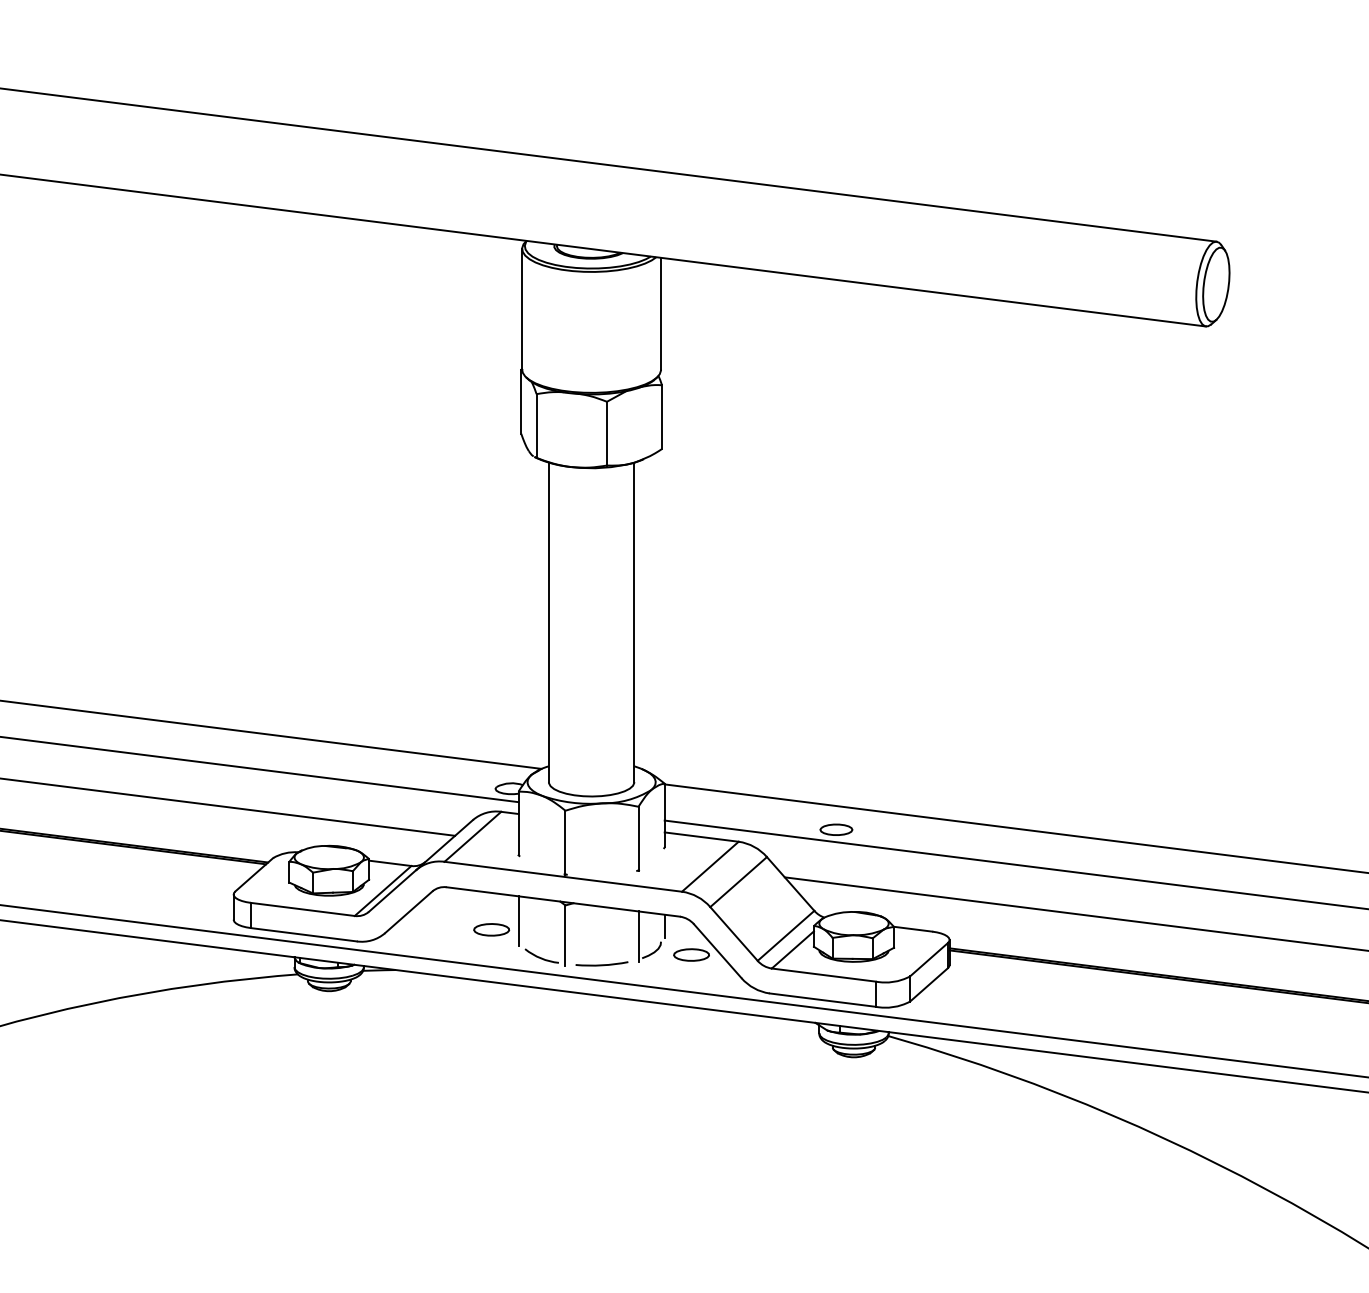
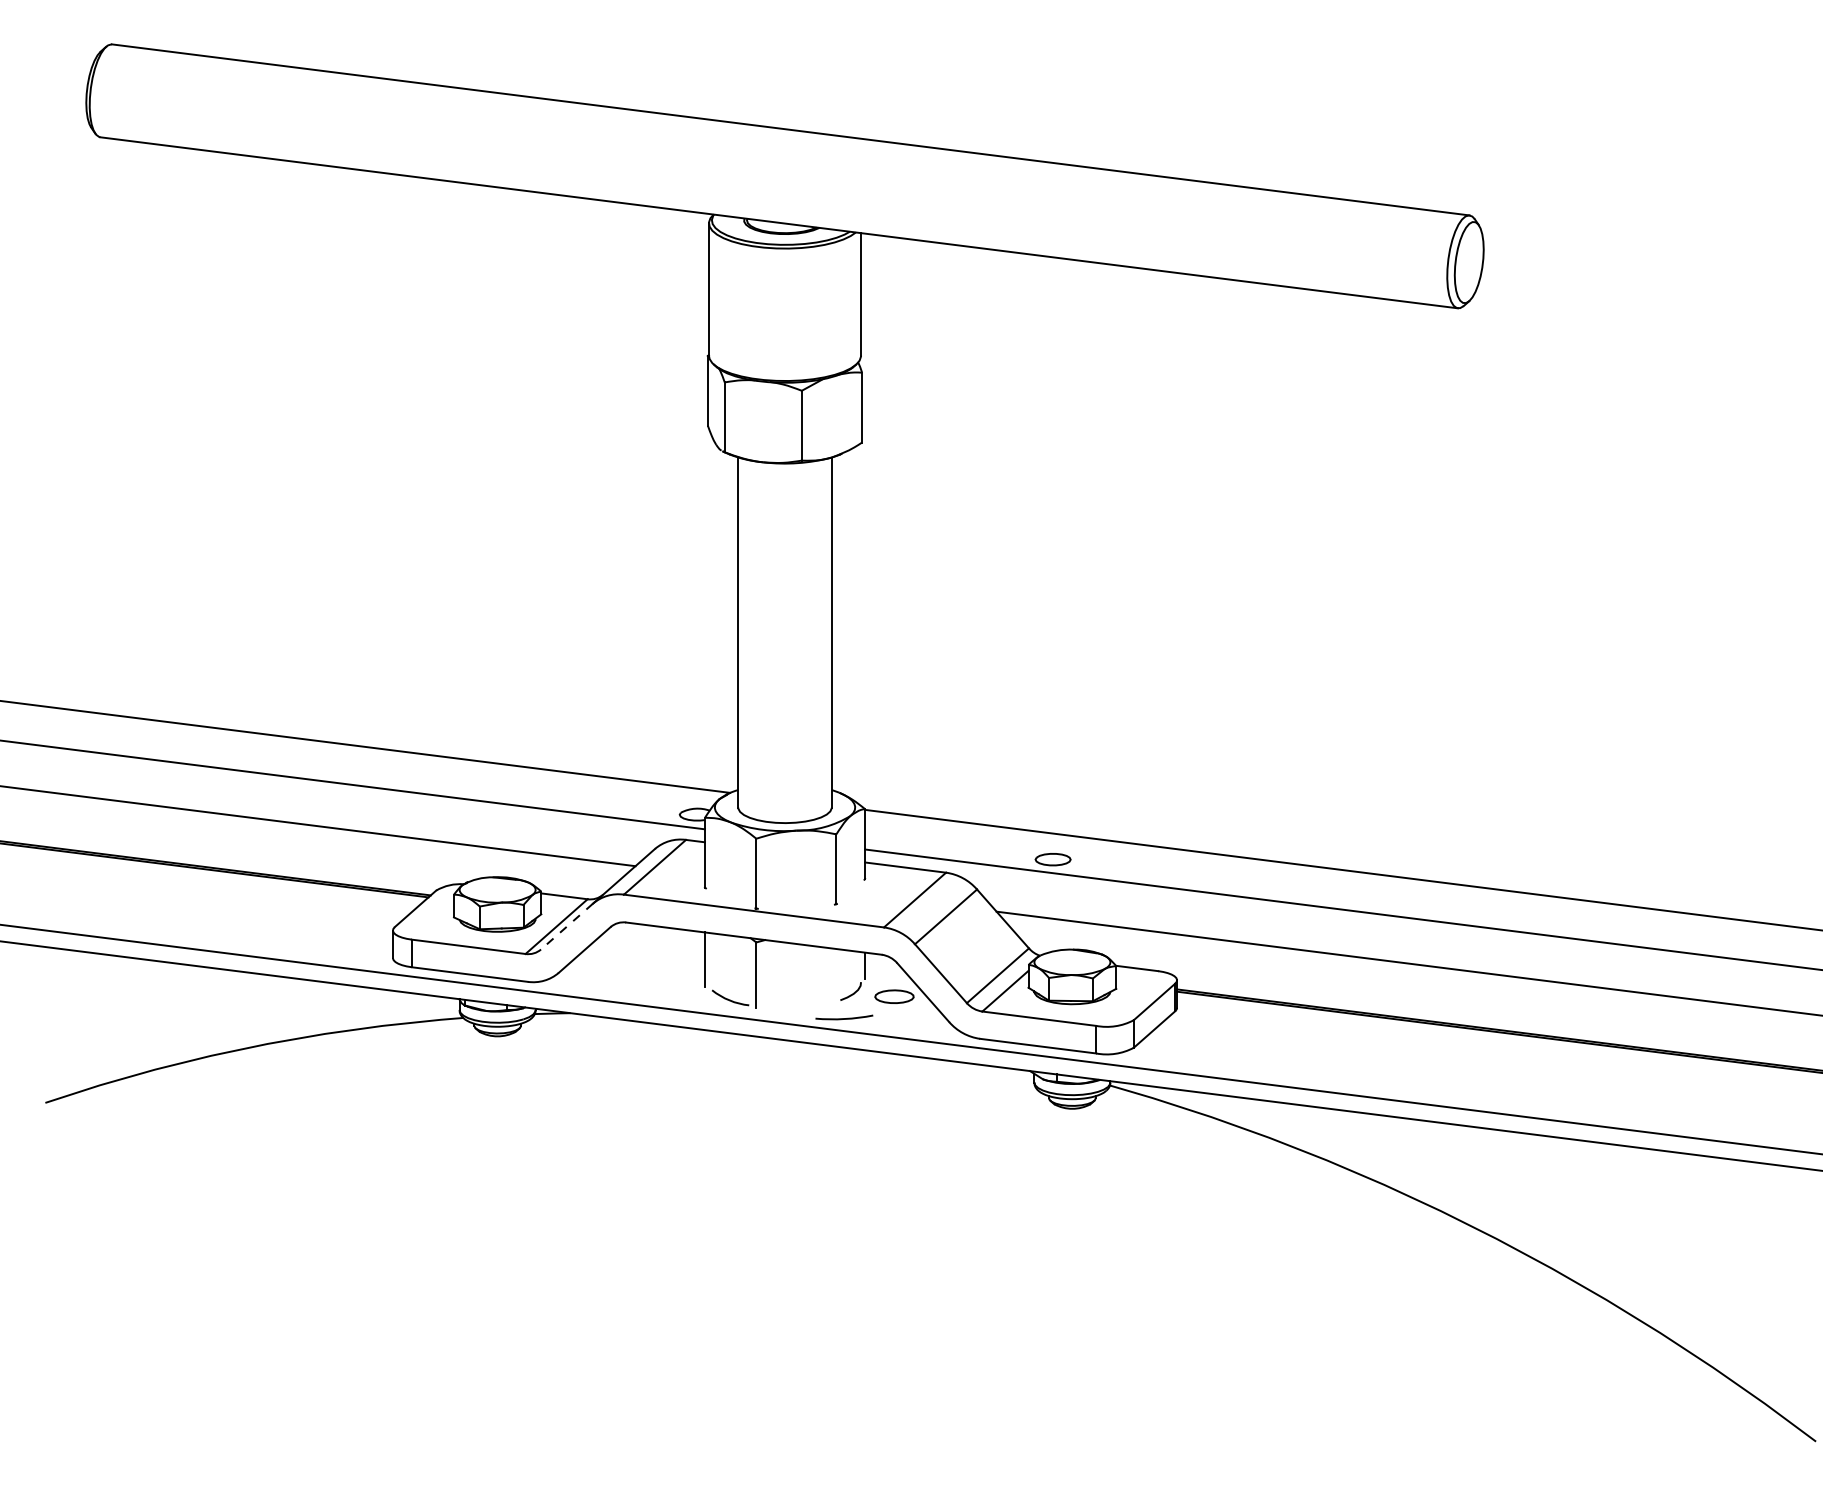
line: (393, 890) -> (567, 926), solid -> dashed
part: (491, 929) -> (675, 968), removed
line: (638, 936) -> (836, 976), removed
arc: (602, 964) -> (844, 1018), moved

